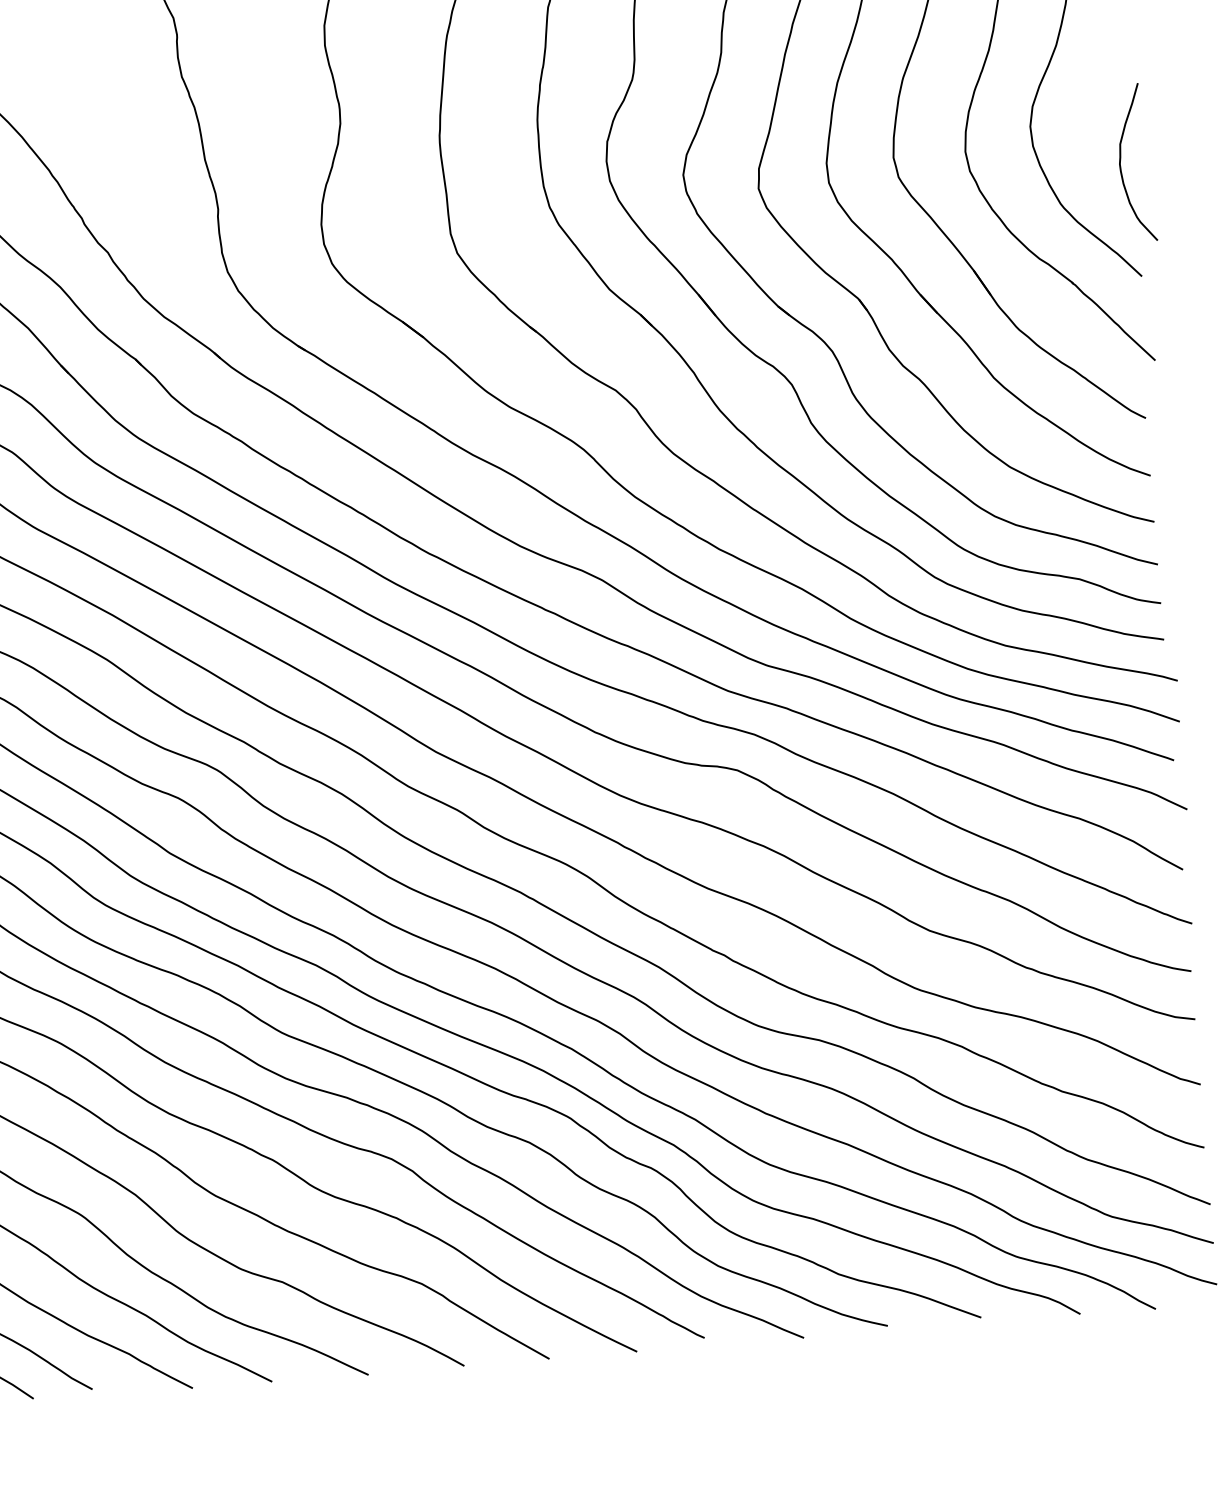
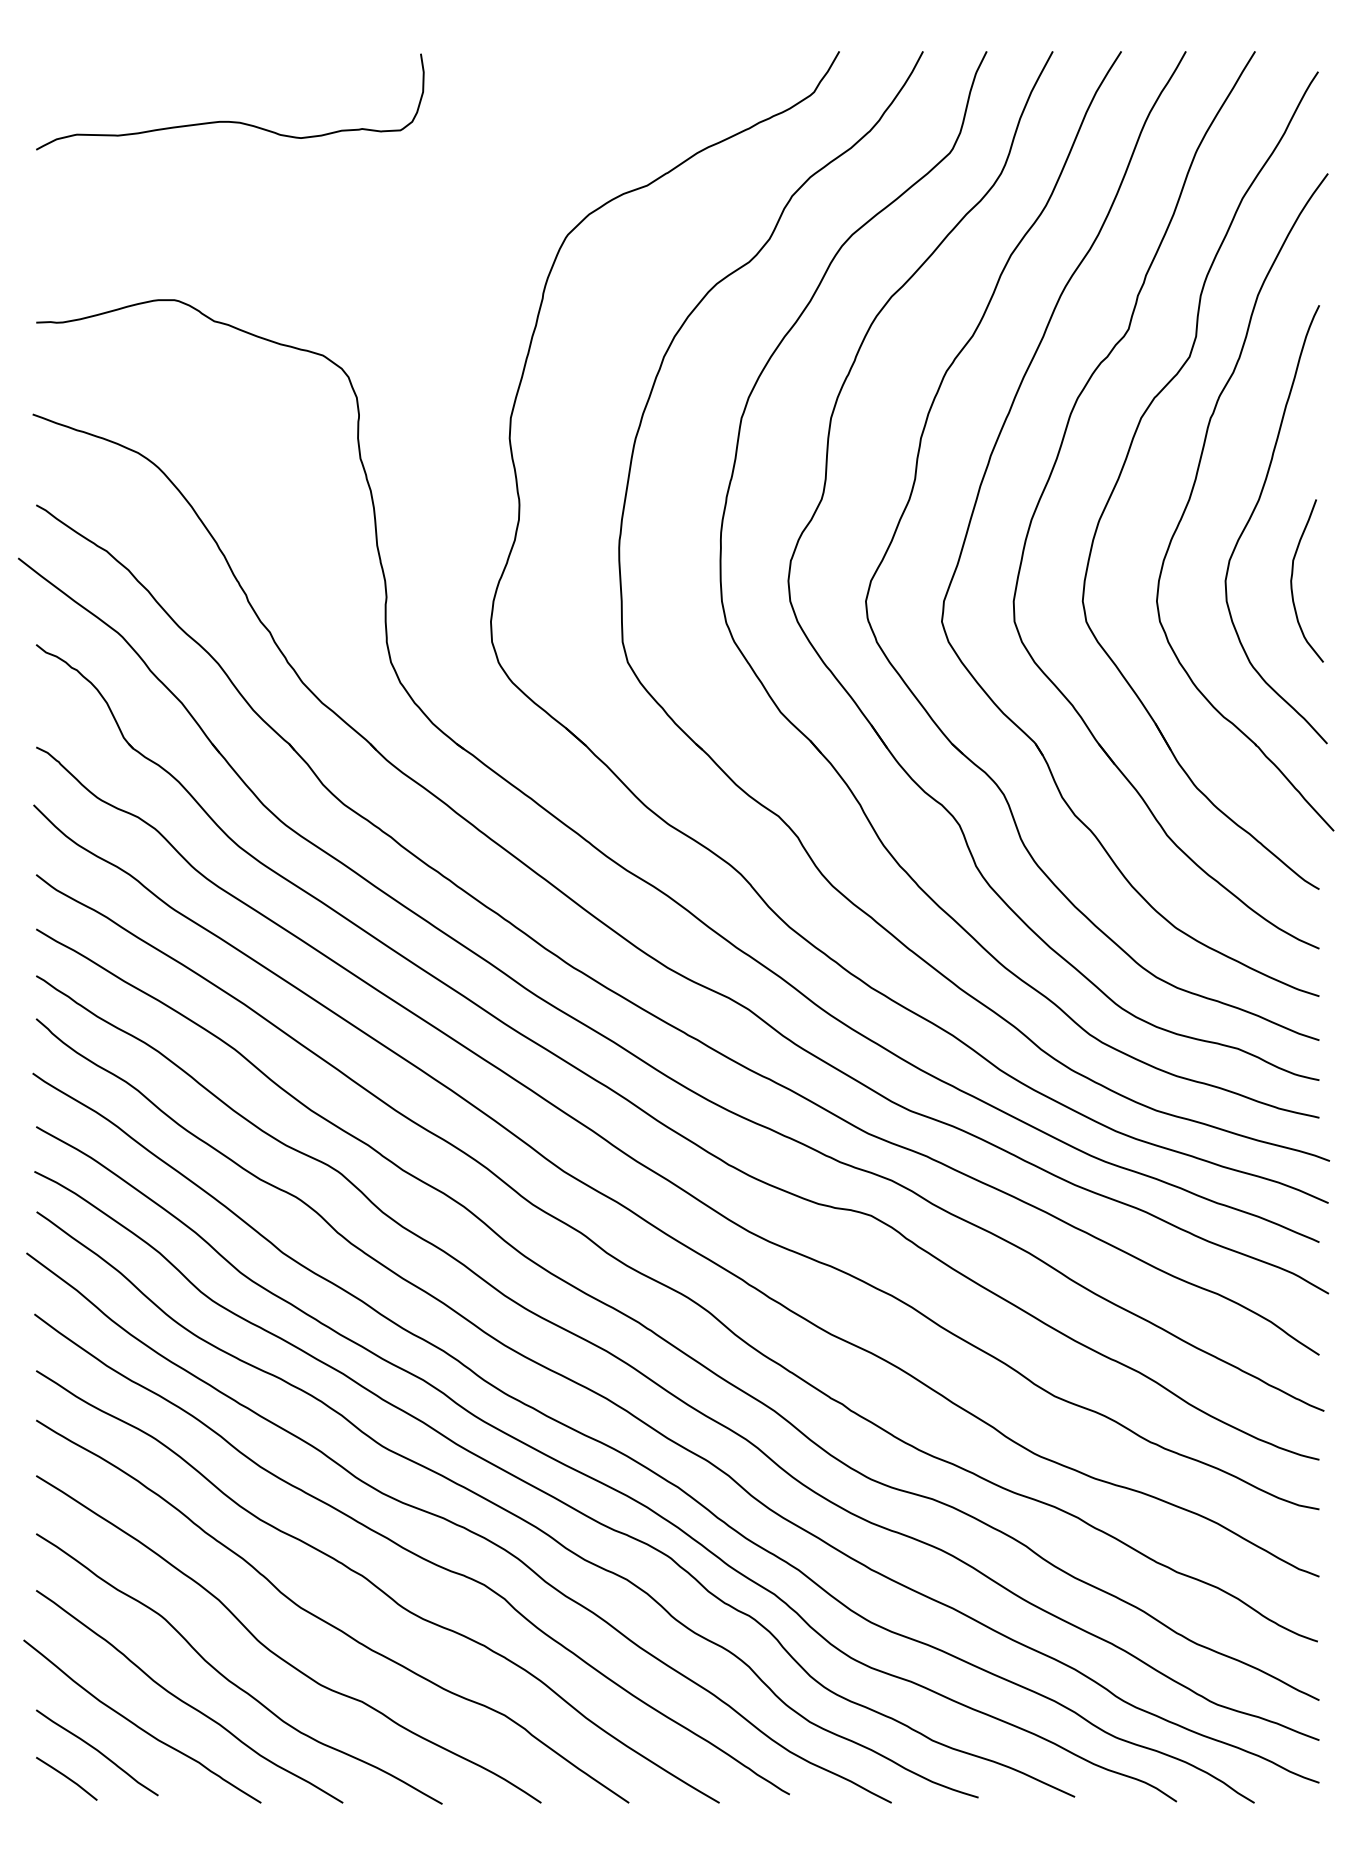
curve: (1121, 163) -> (1292, 580), moved

